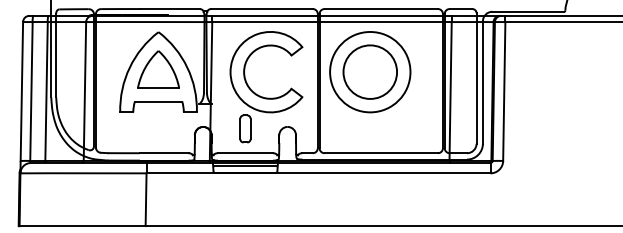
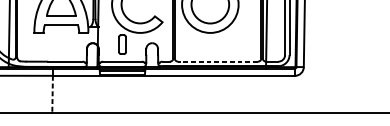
line: (381, 153) -> (218, 61), solid -> dashed
line: (146, 200) -> (52, 94), solid -> dashed

